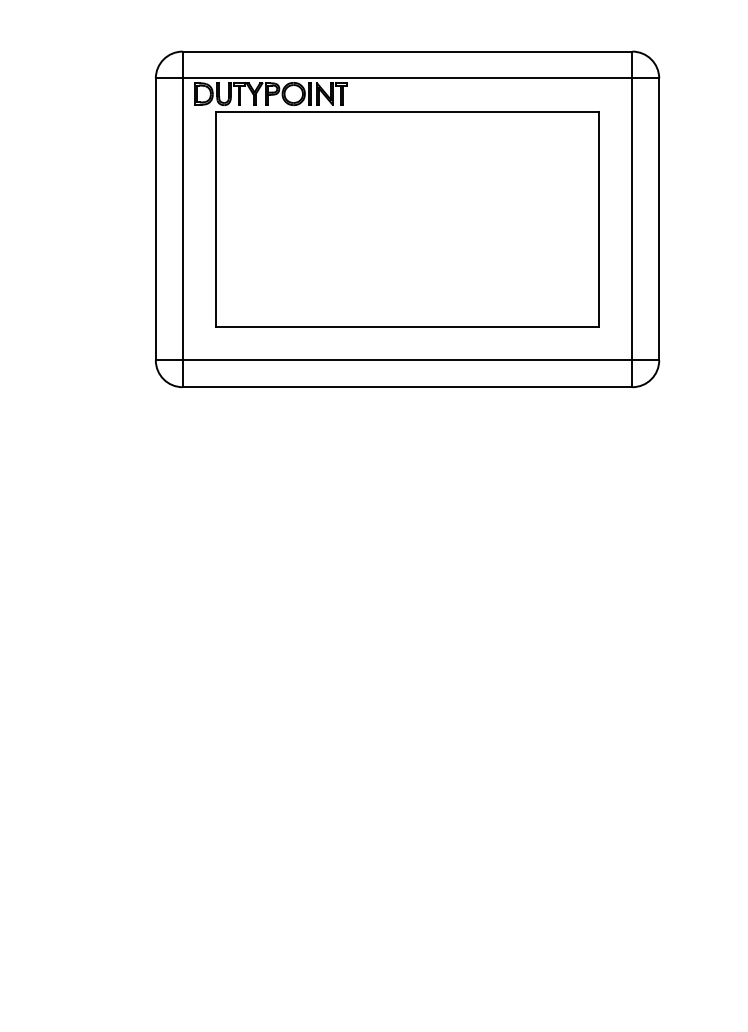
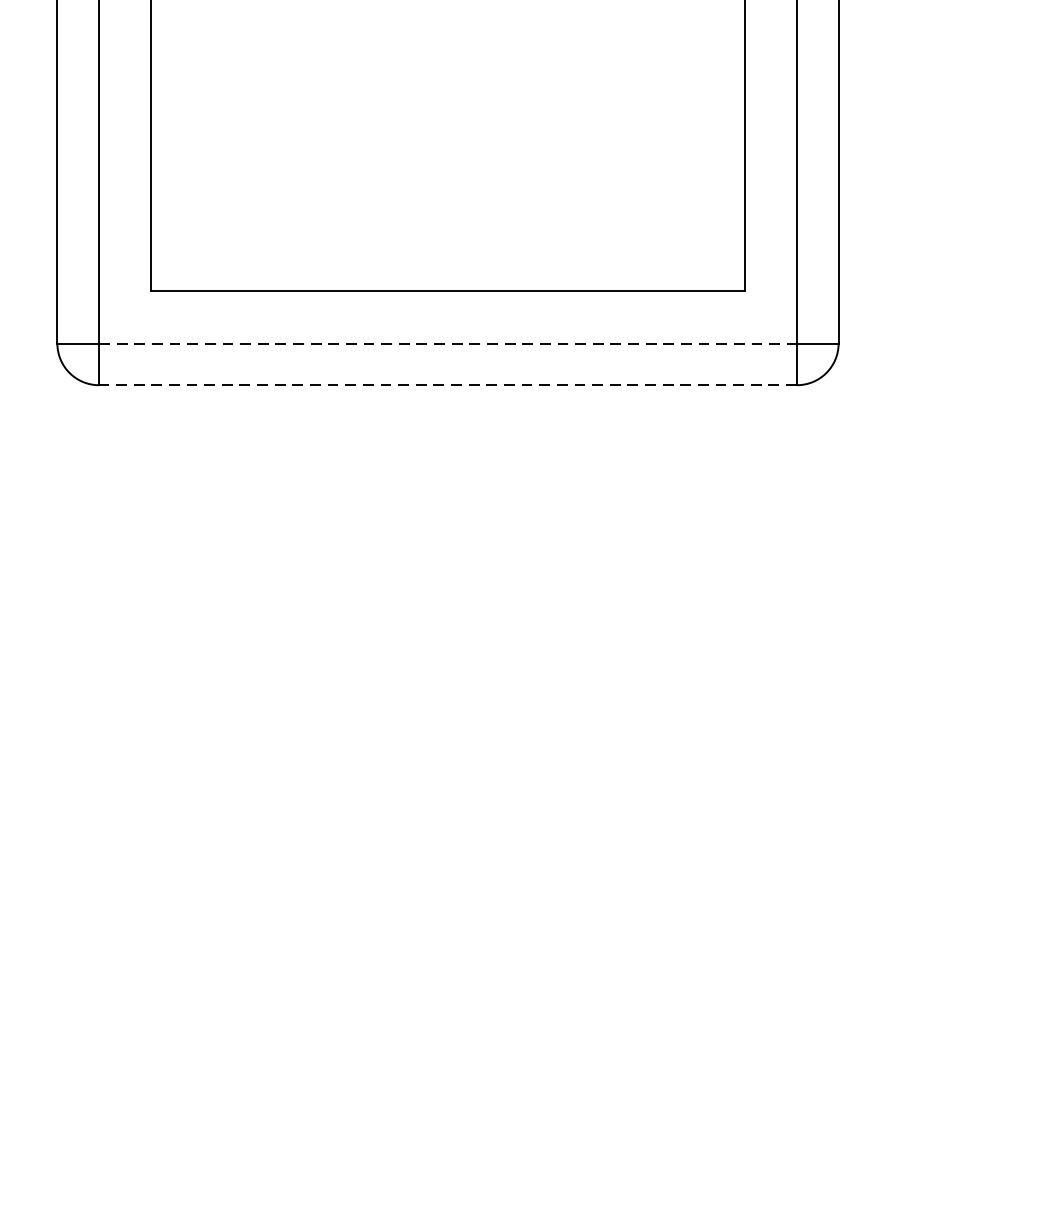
line: (407, 360) -> (447, 343), solid -> dashed
line: (407, 387) -> (447, 385), solid -> dashed

